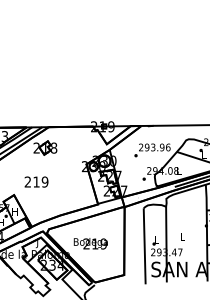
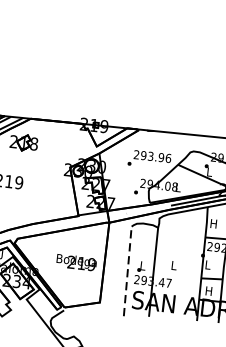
text: (90, 243) -> (76, 262), moved
line: (144, 245) -> (127, 270), solid -> dashed

